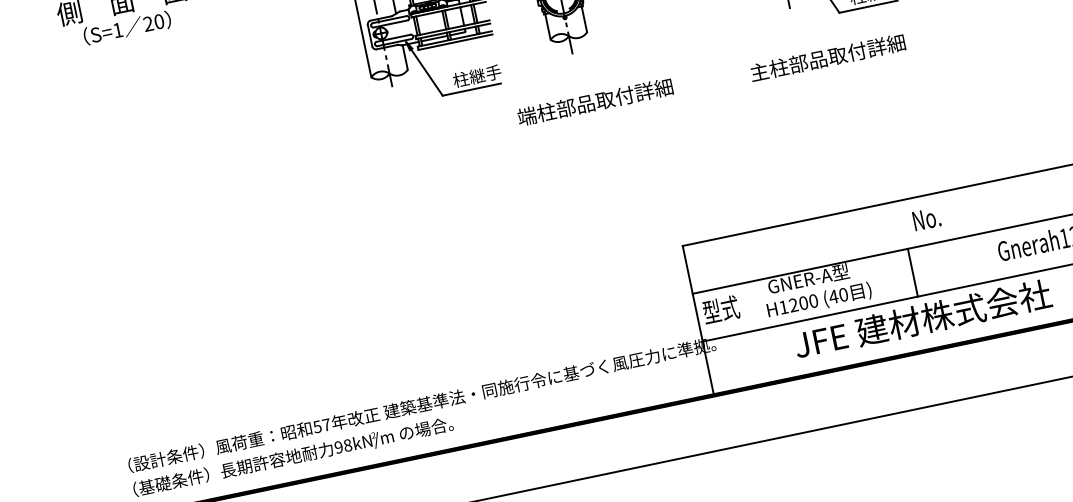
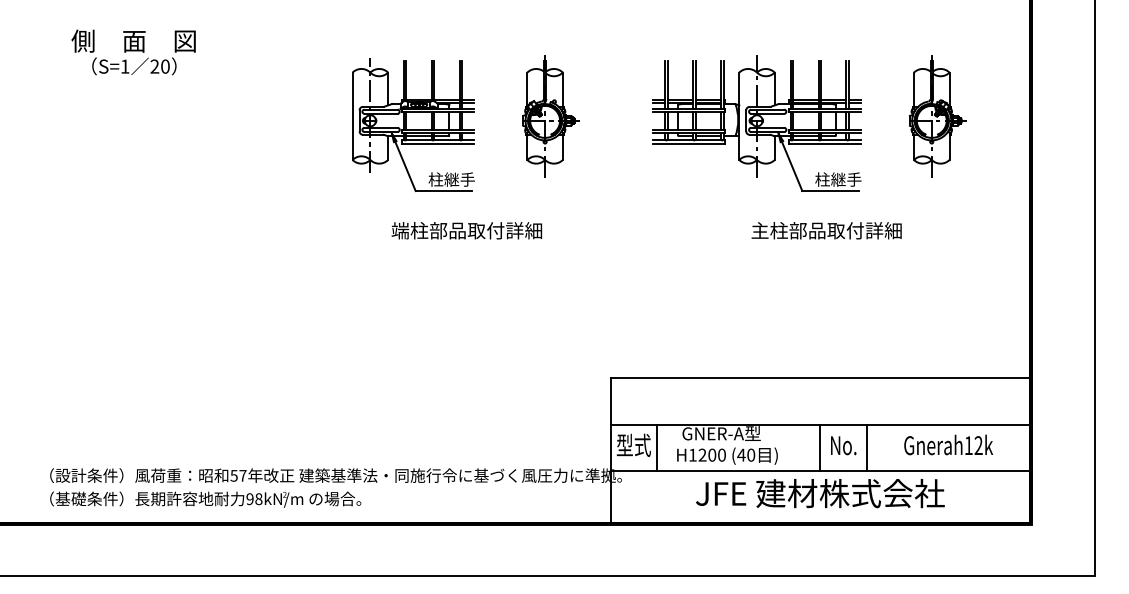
text: (827, 57) -> (826, 230), moved
text: (594, 101) -> (466, 230), moved
text: (926, 218) -> (843, 445), moved
line: (960, 262) -> (866, 447), added
line: (745, 307) -> (657, 447), added

